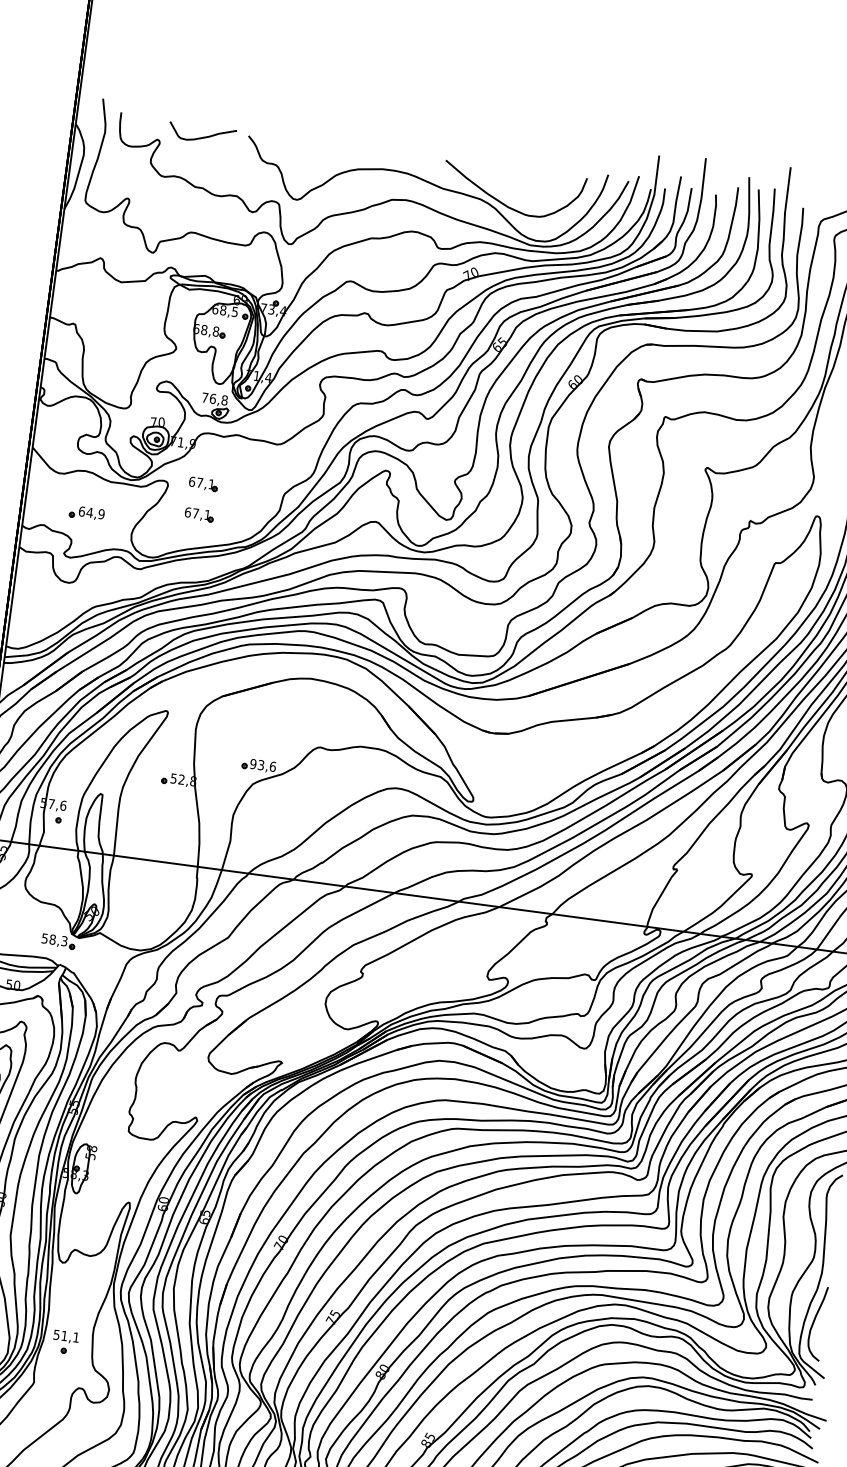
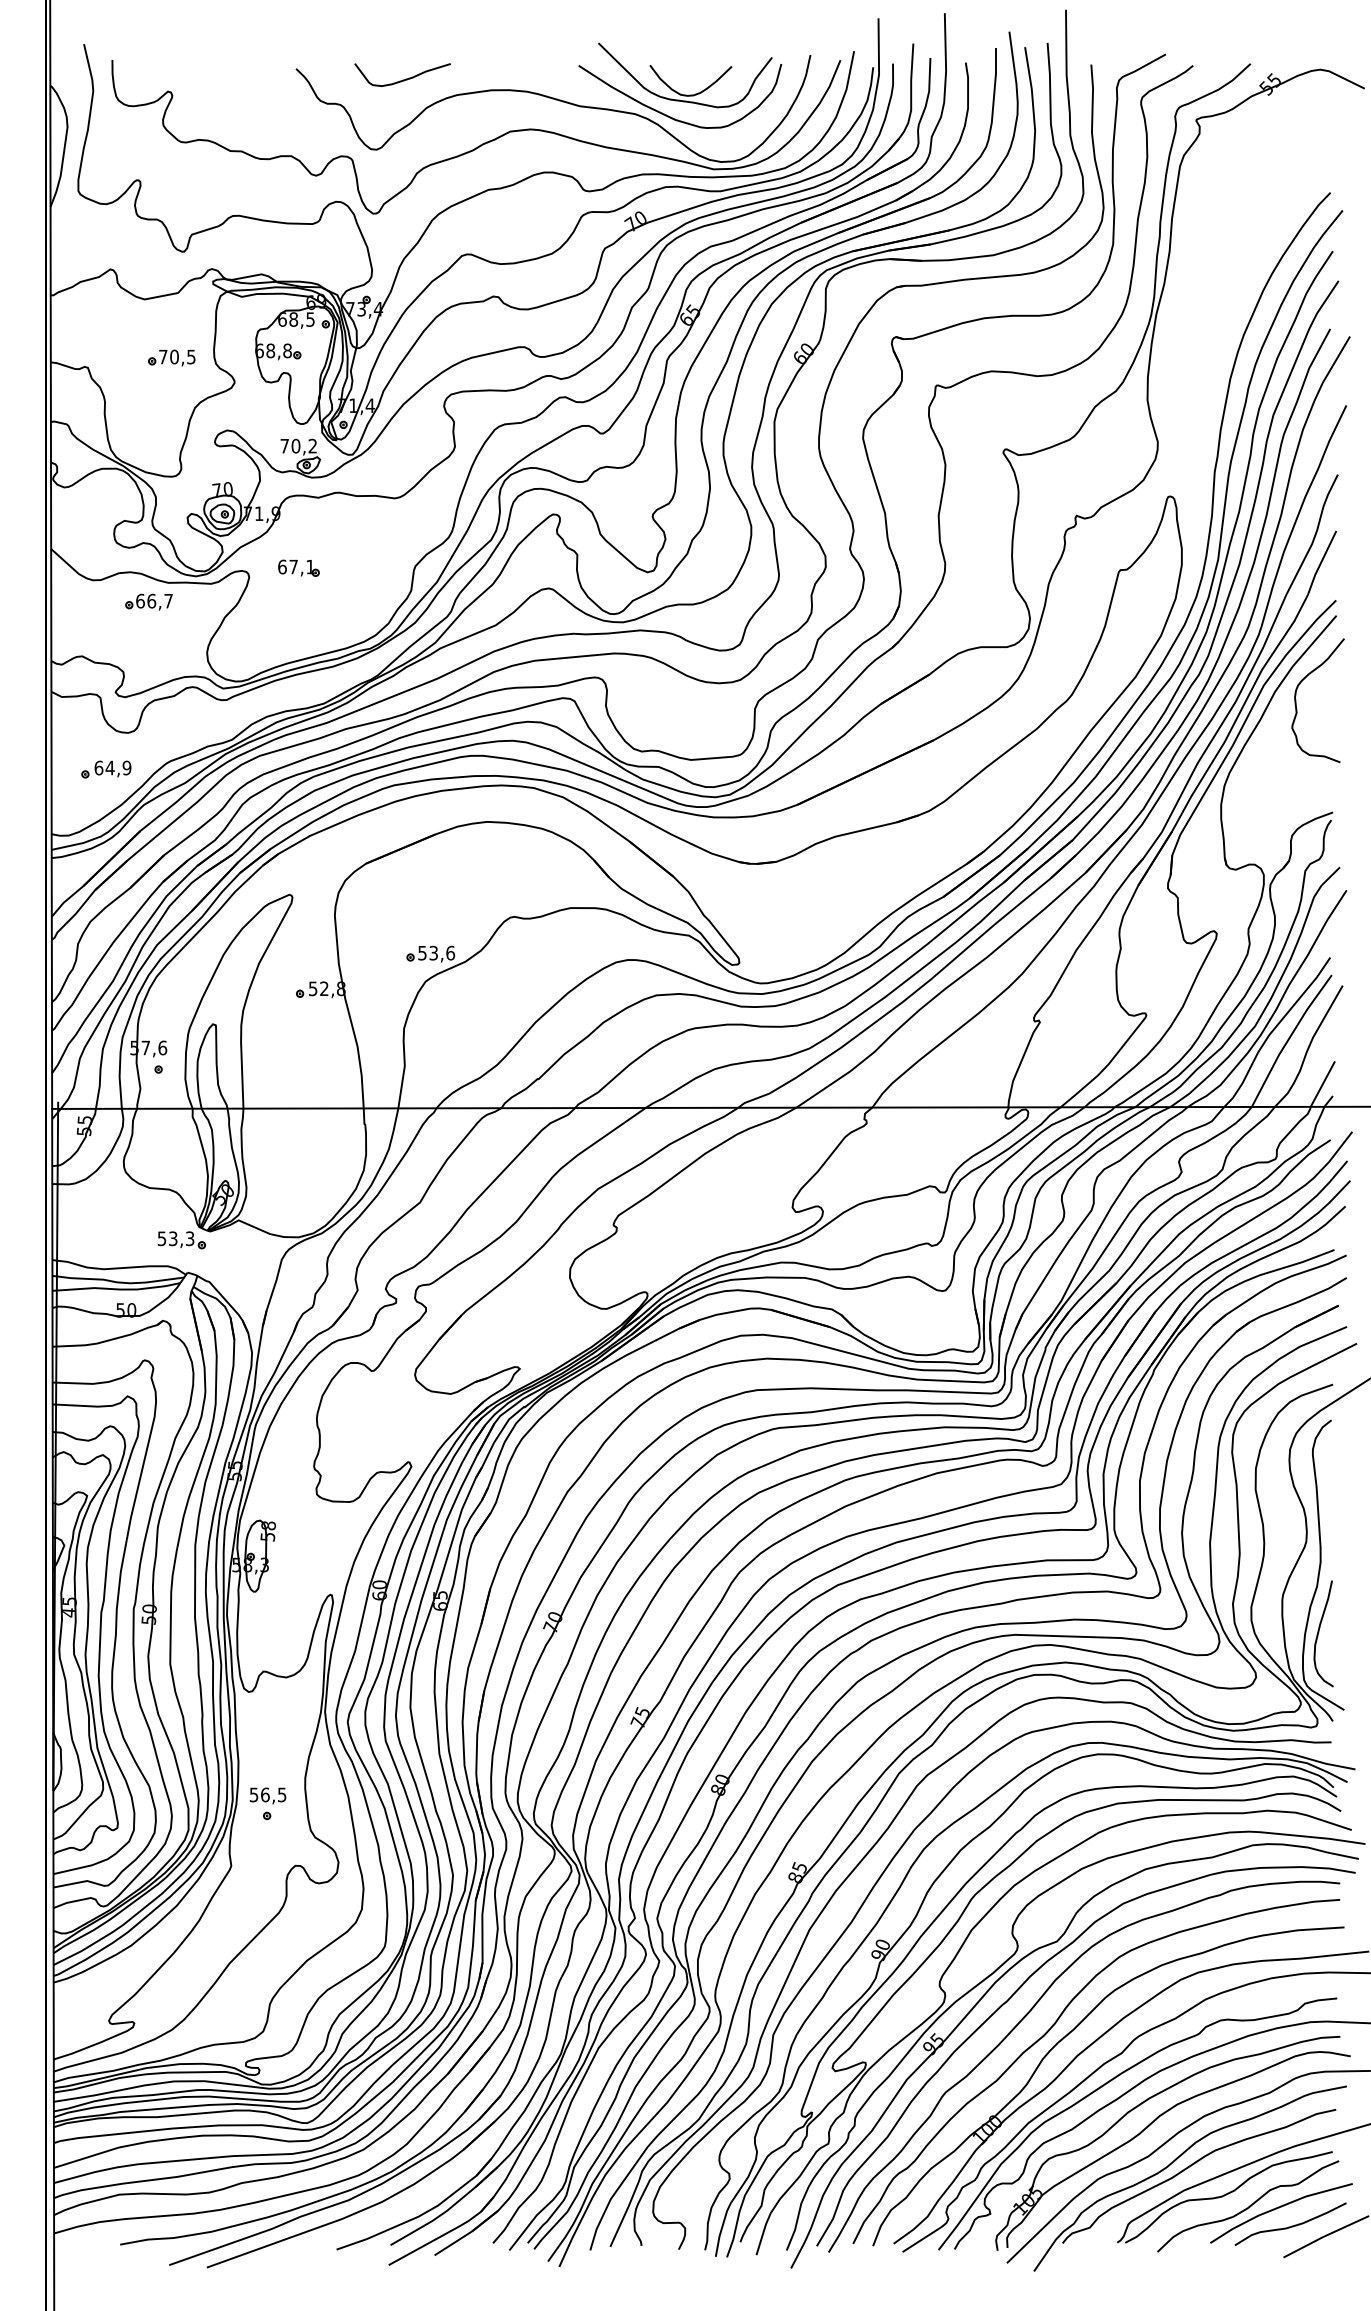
curve: (201, 137) -> (402, 79), moved
part: (512, 187) -> (677, 91), added
part: (134, 325) -> (171, 357), added
text: (218, 399) -> (304, 445), 76,8 -> 70,2
part: (95, 493) -> (148, 601), added
part: (87, 513) -> (106, 769), moved
part: (199, 514) -> (298, 611), removed
text: (253, 763) -> (422, 952), 93,6 -> 53,6
text: (52, 939) -> (173, 1238), 58,3 -> 53,3
text: (70, 1336) -> (273, 1794), 51,1 -> 56,5

